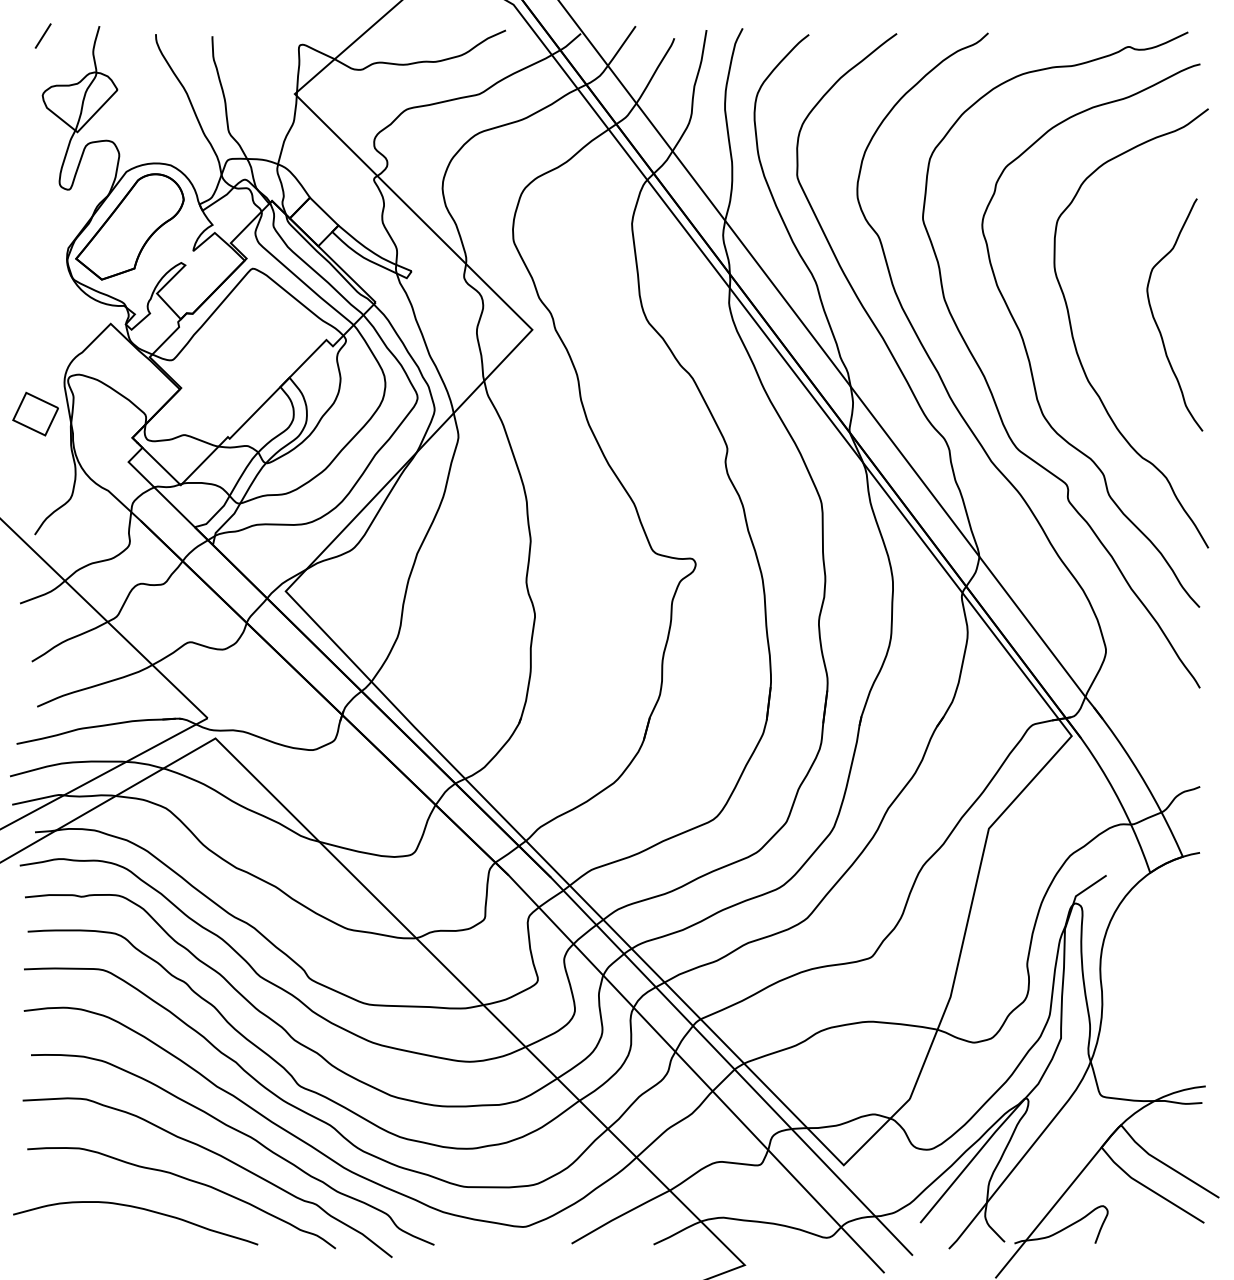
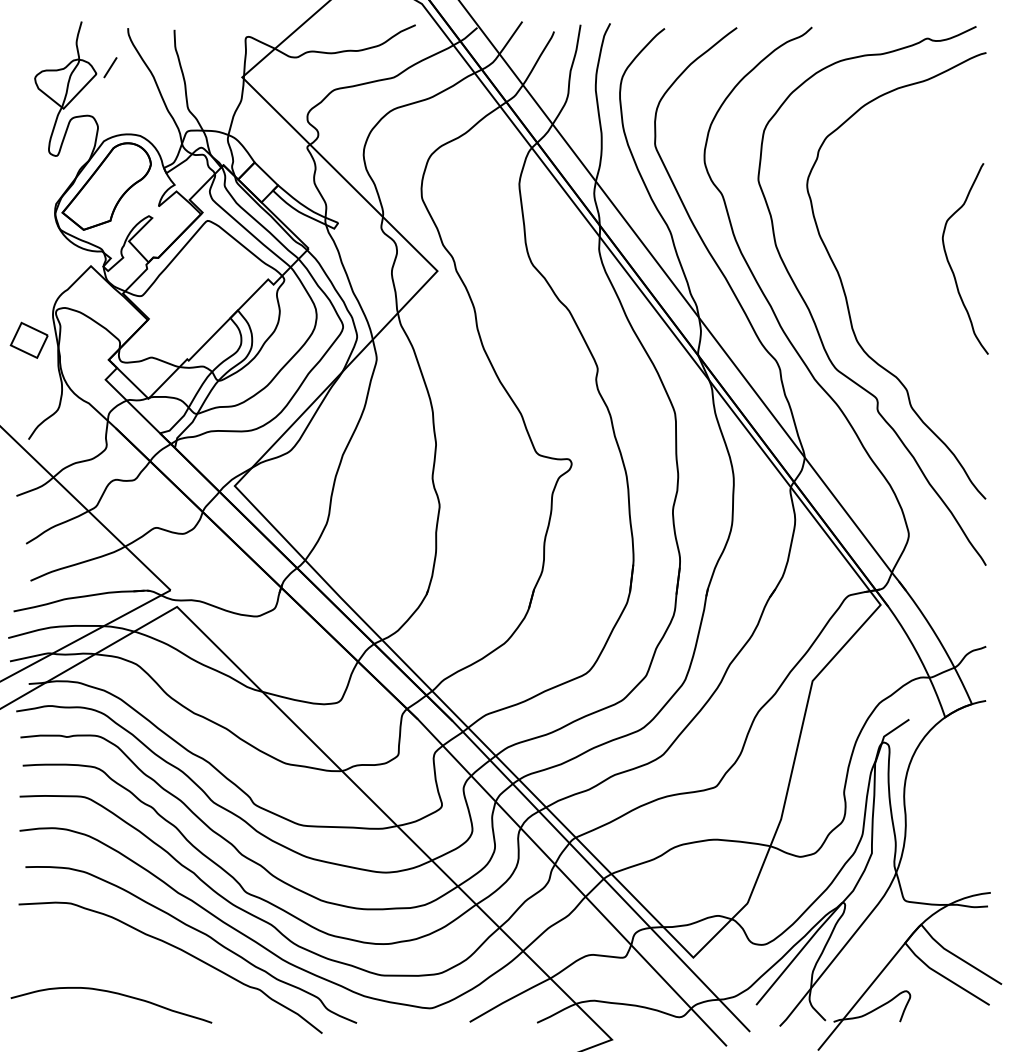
line: (43, 35) -> (110, 67), moved
curve: (1075, 340) -> (883, 279), removed
curve: (188, 1180) -> (154, 970), removed

